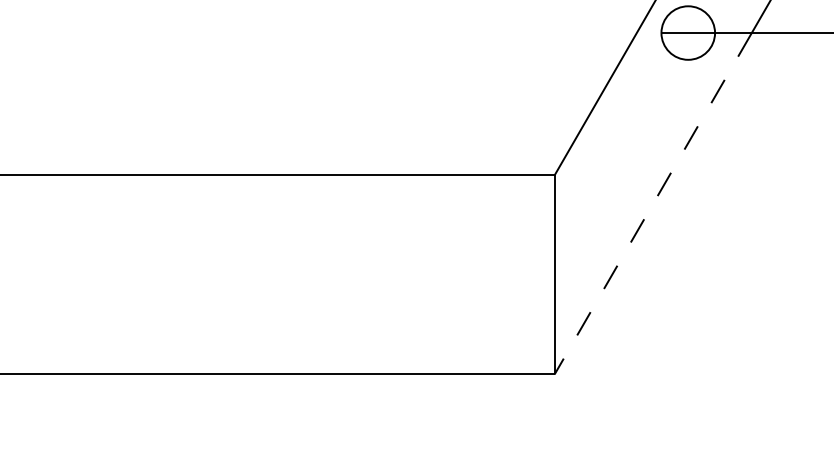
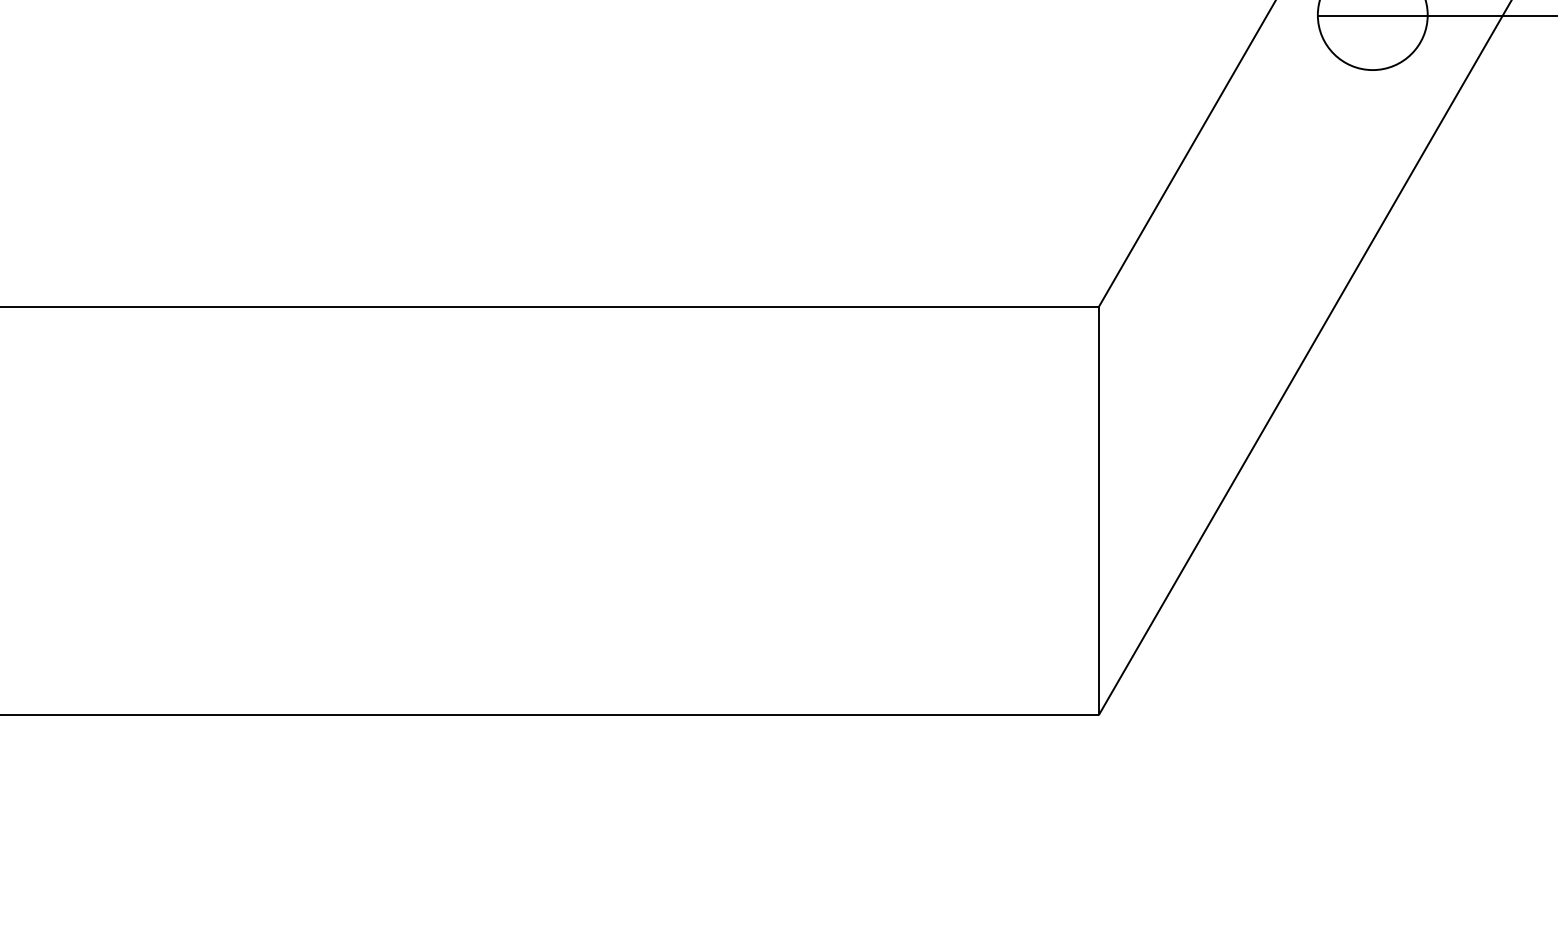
line: (653, 203) -> (1301, 364), dashed -> solid

